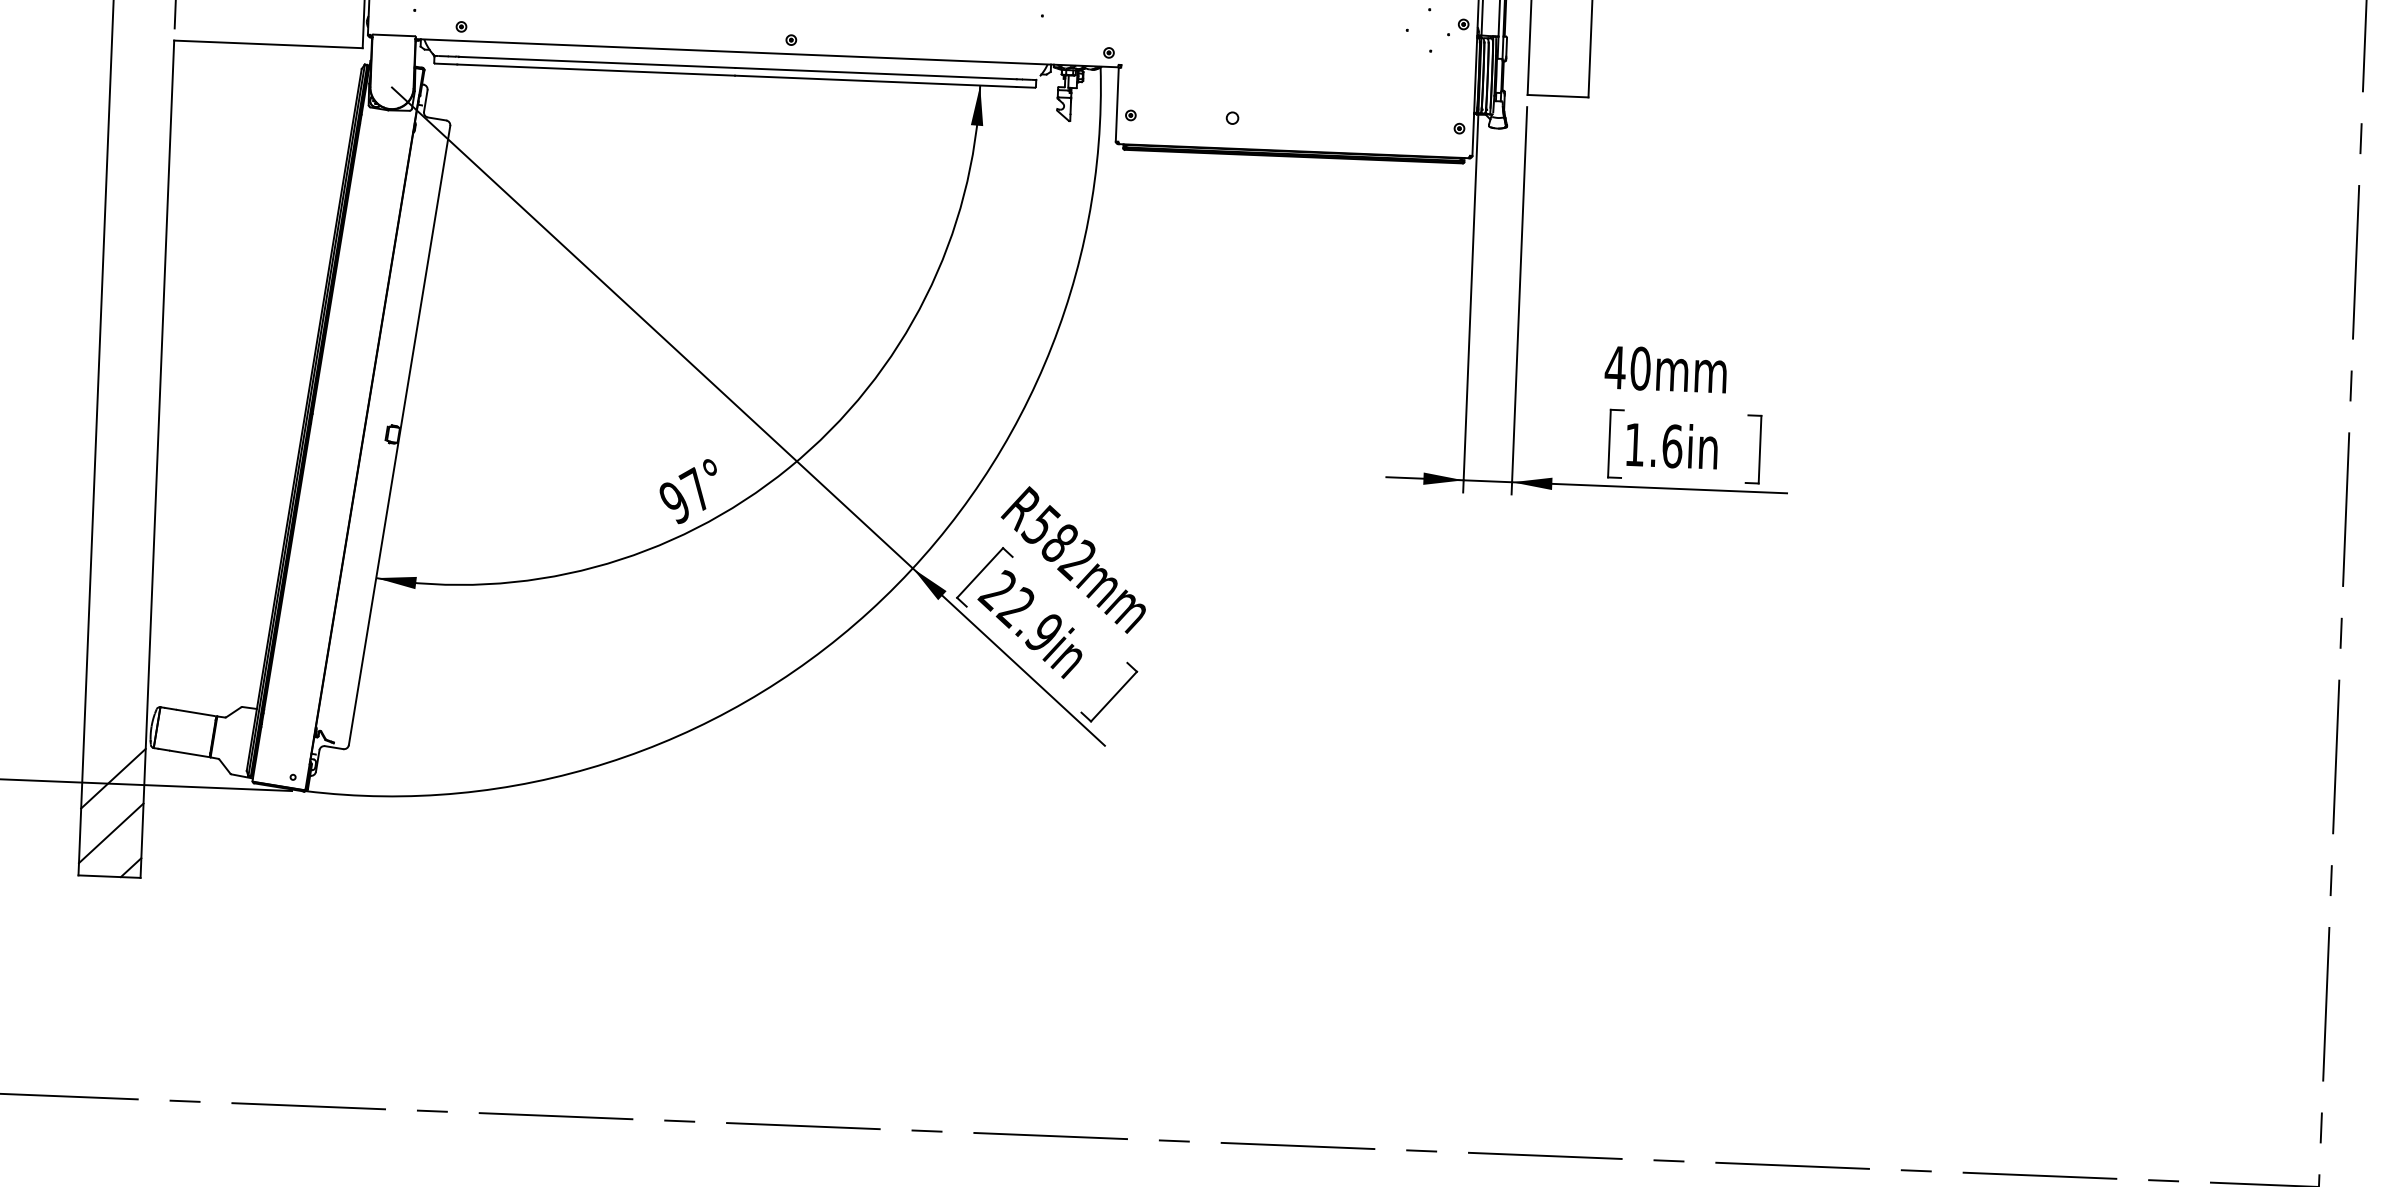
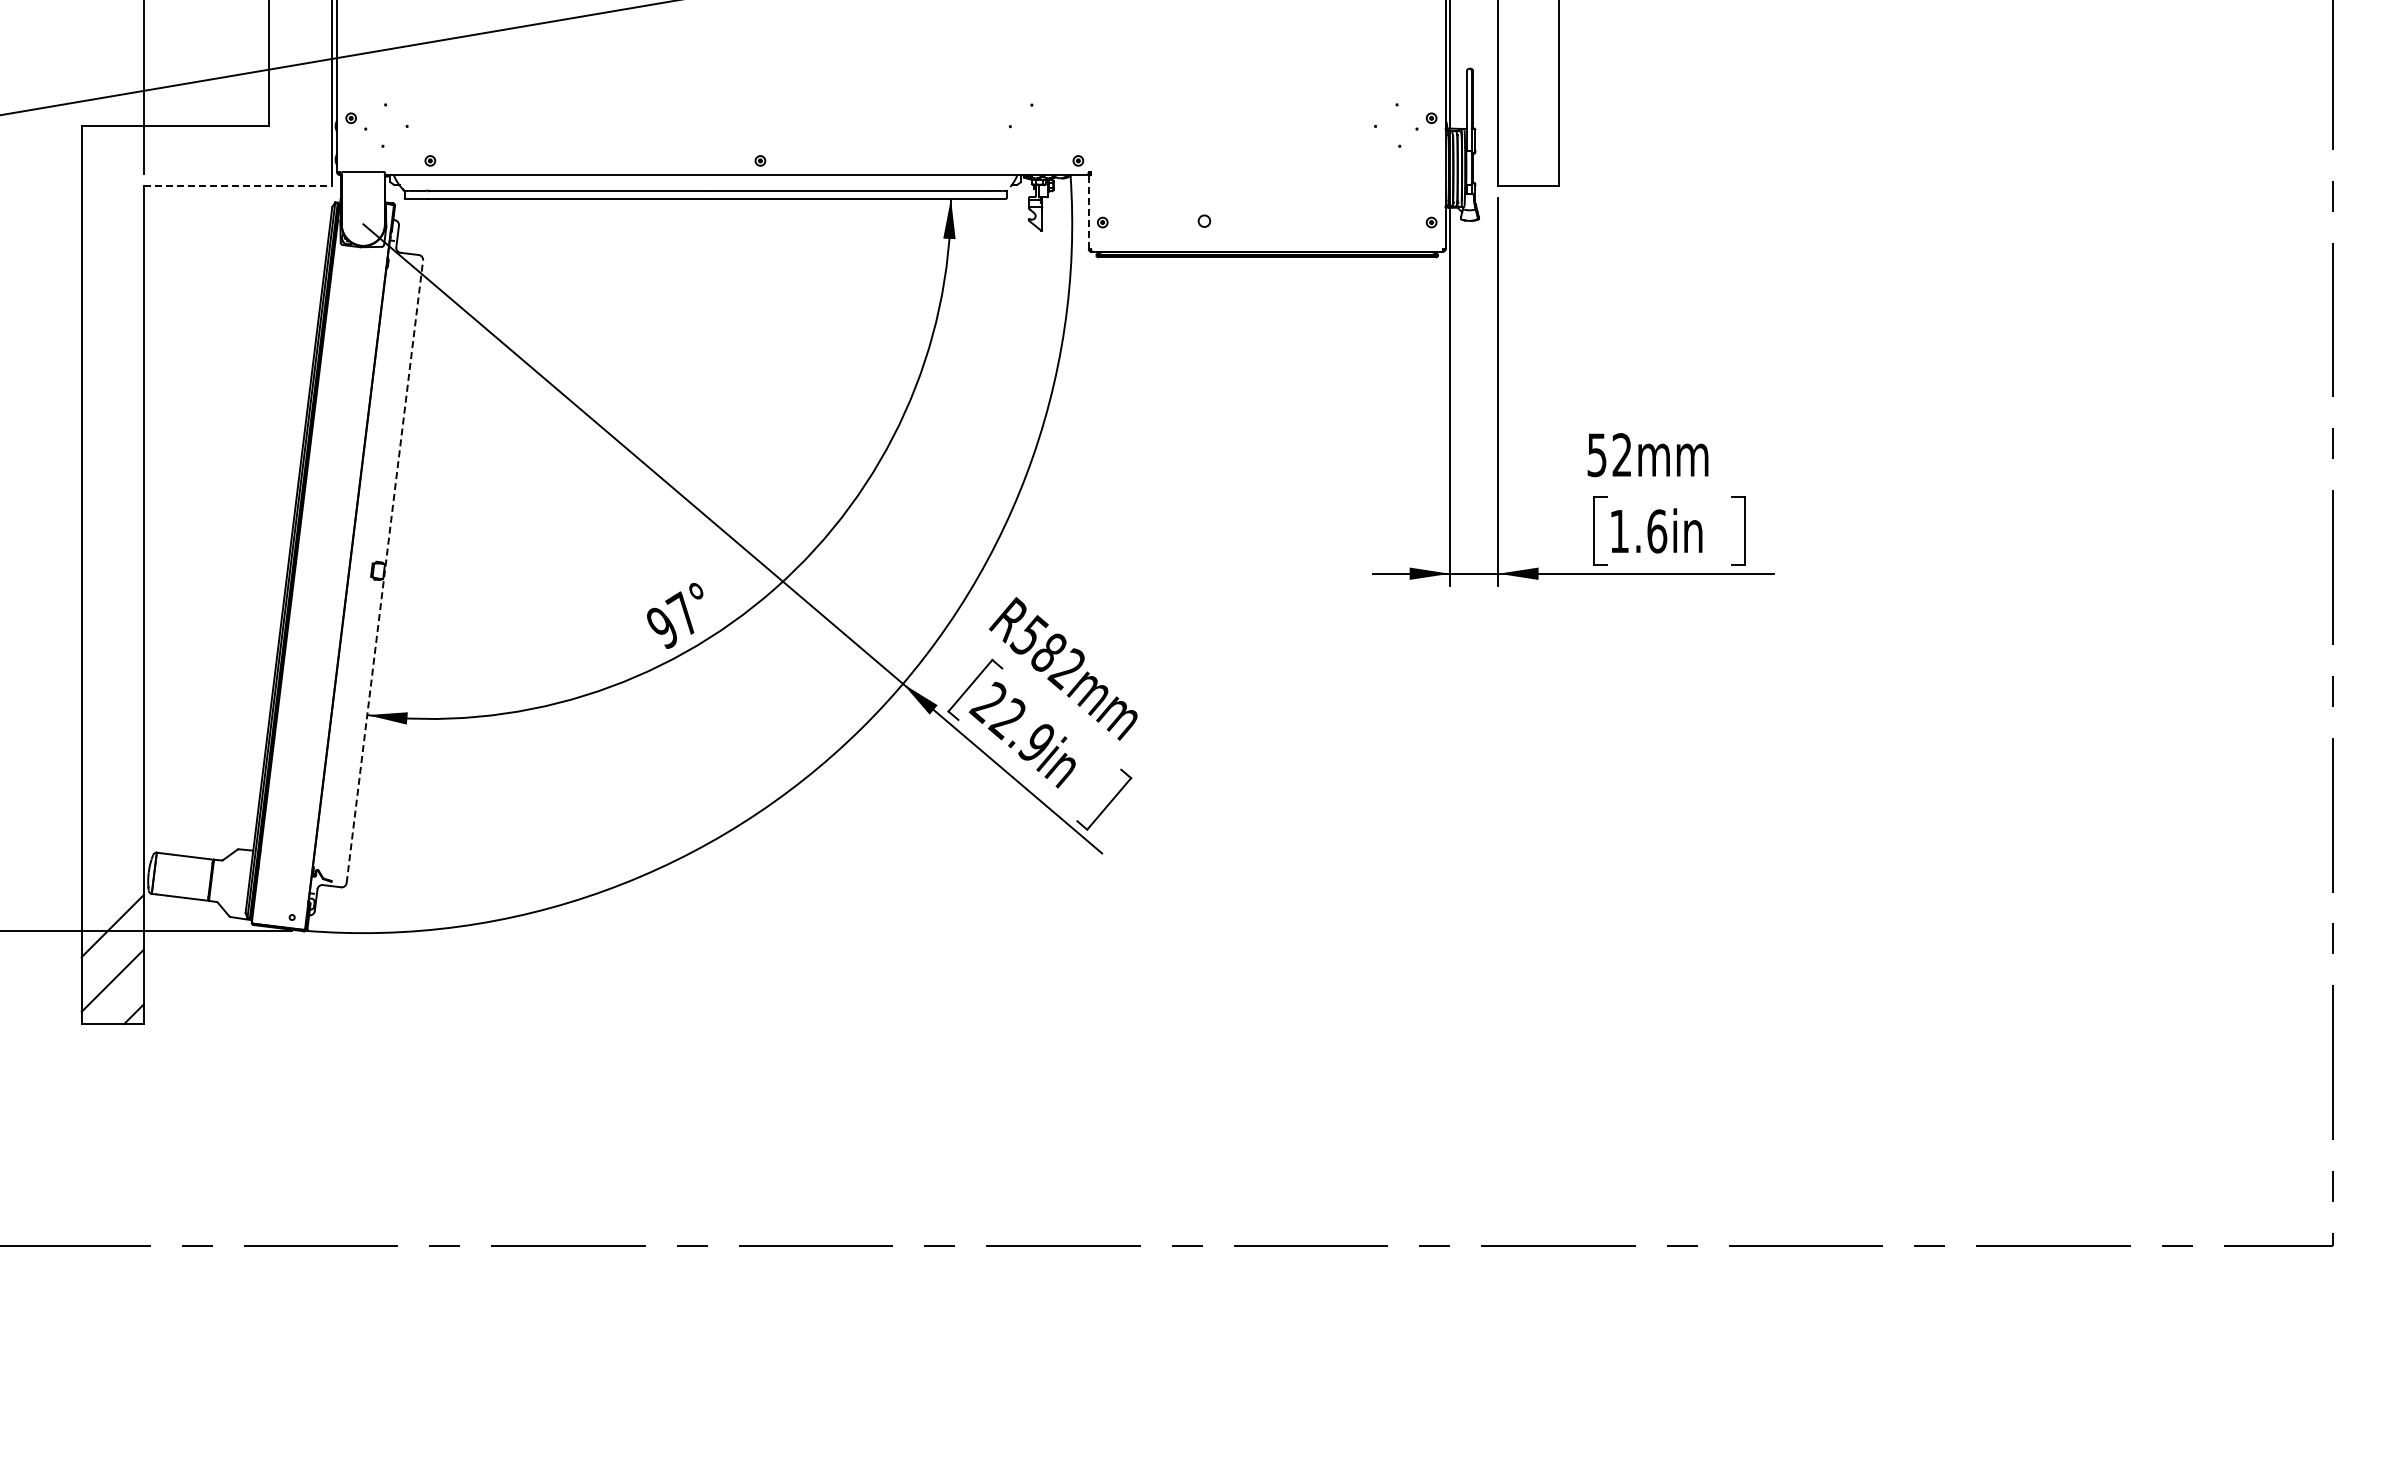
line: (268, 44) -> (238, 186), solid -> dashed
line: (1117, 104) -> (1088, 212), solid -> dashed
text: (1627, 368) -> (1609, 455), 40mm -> 52mm
line: (399, 435) -> (384, 571), solid -> dashed

